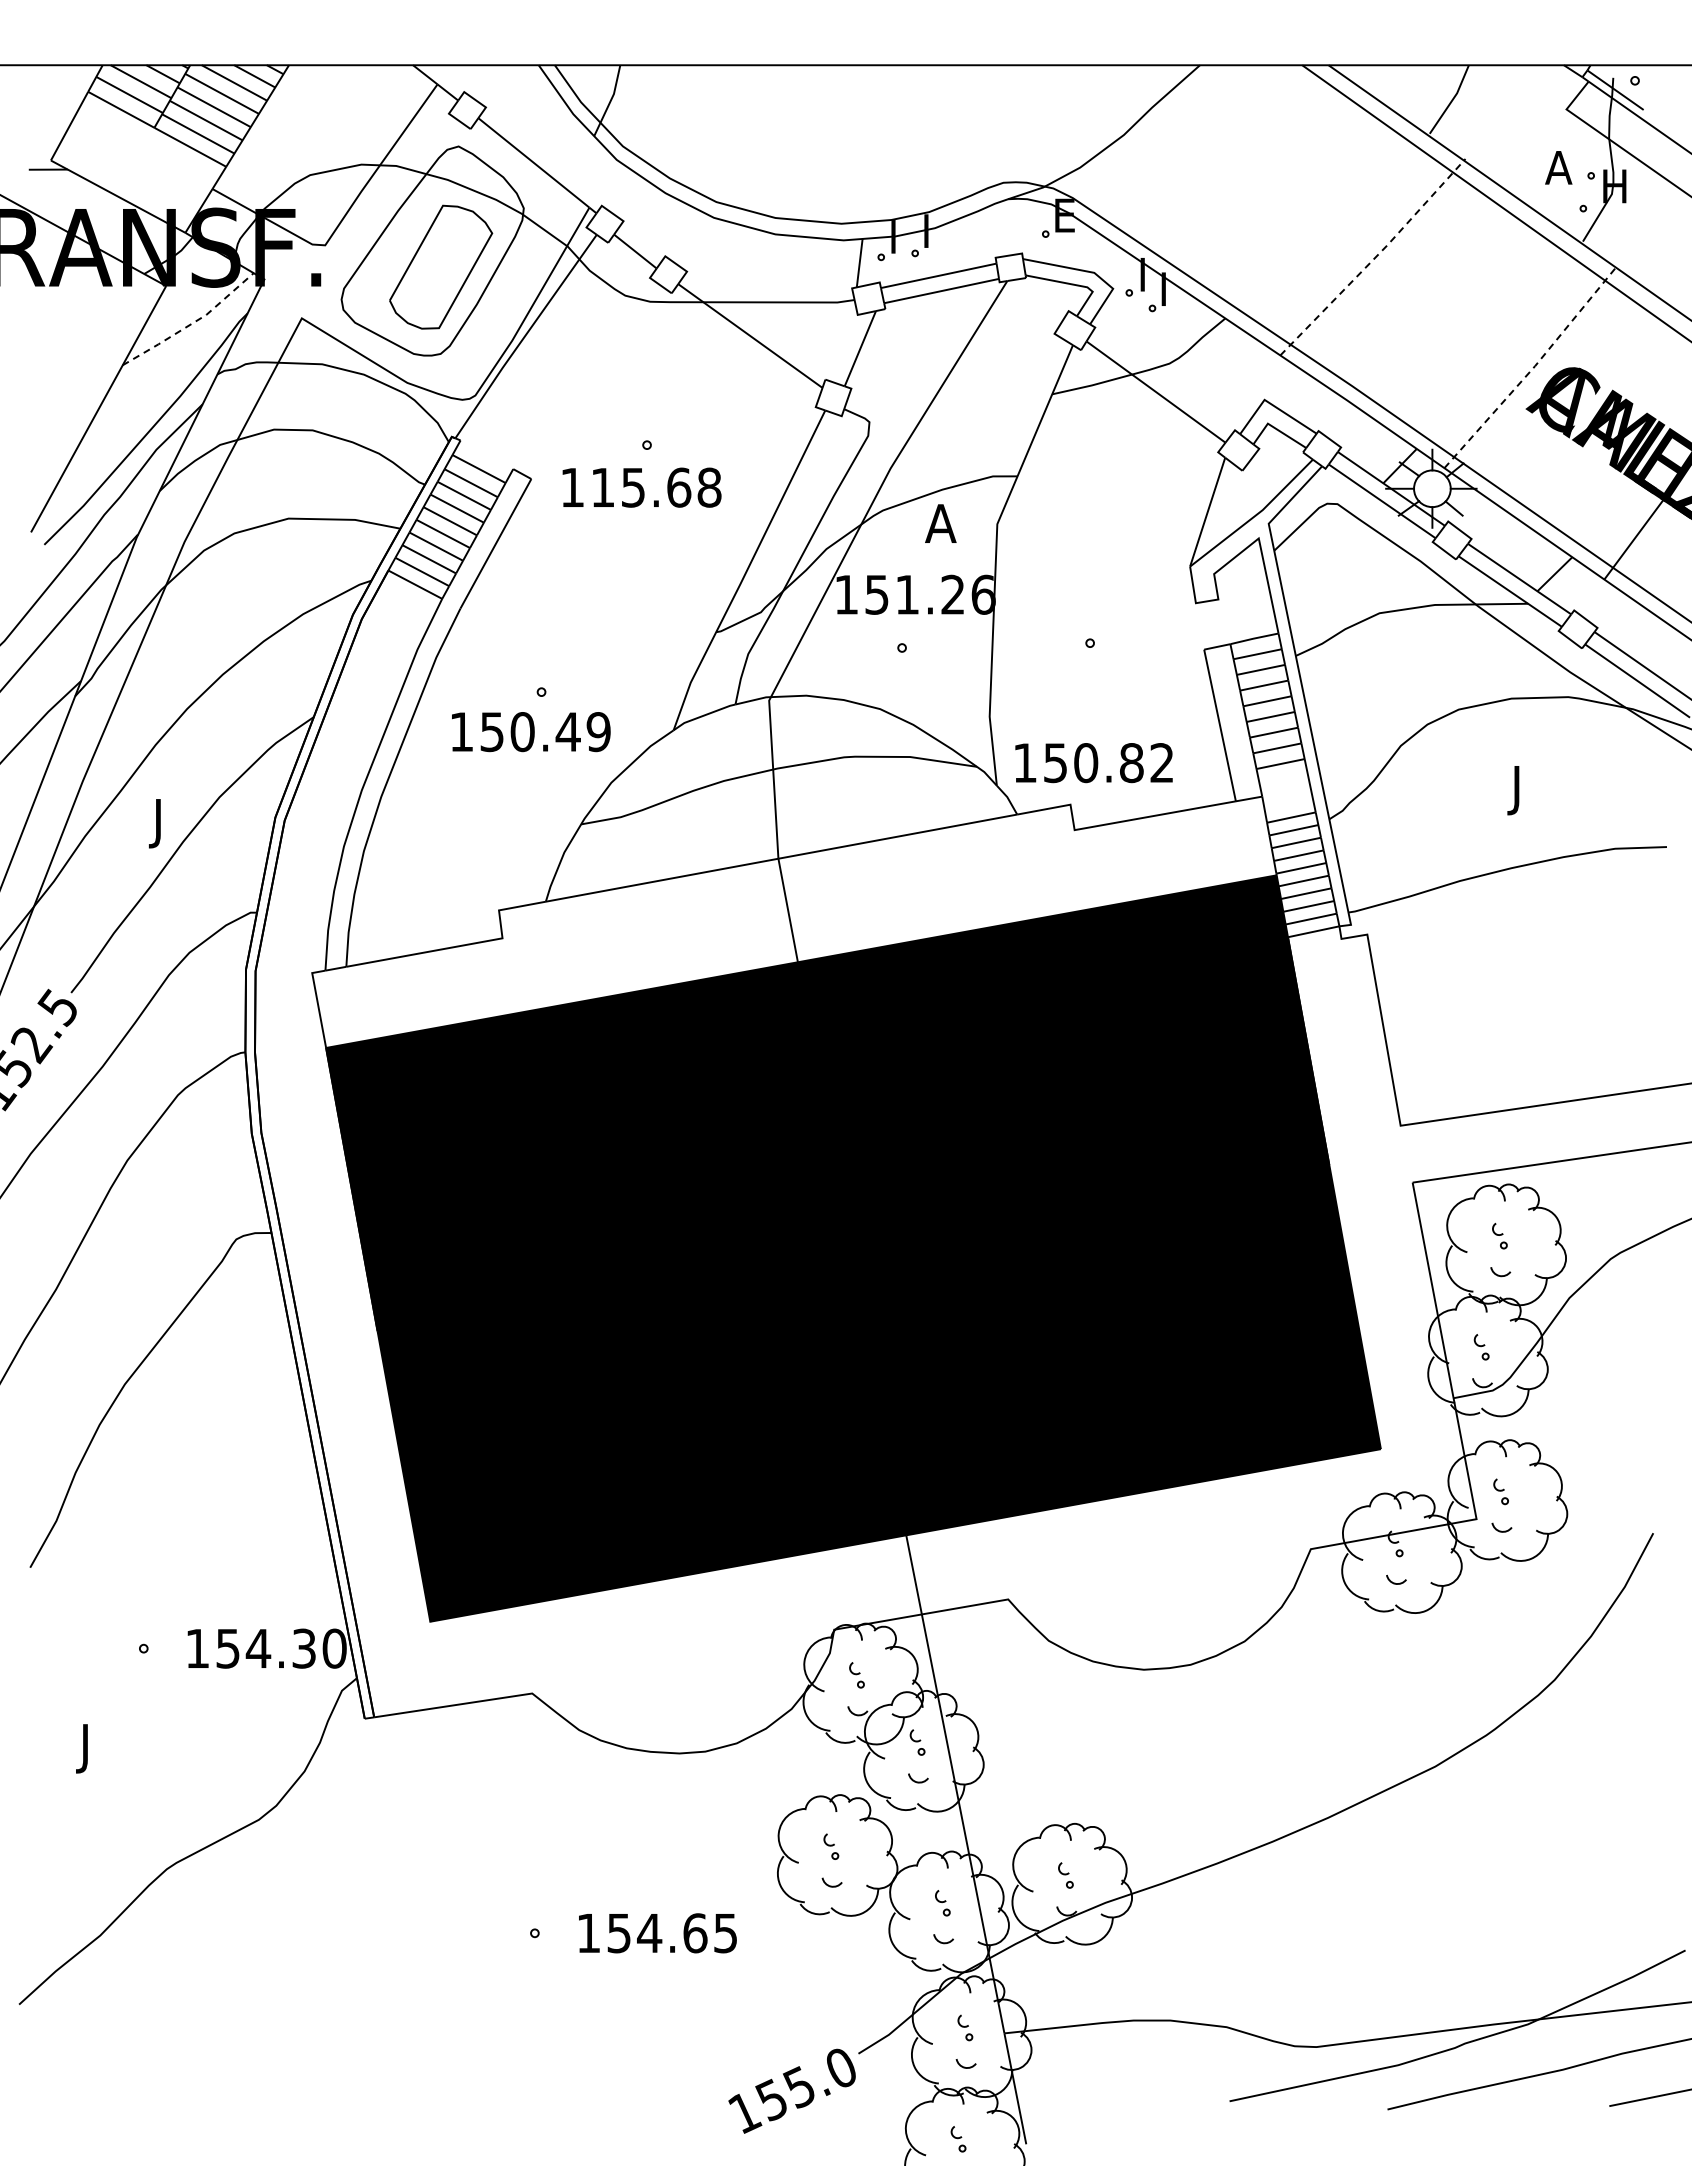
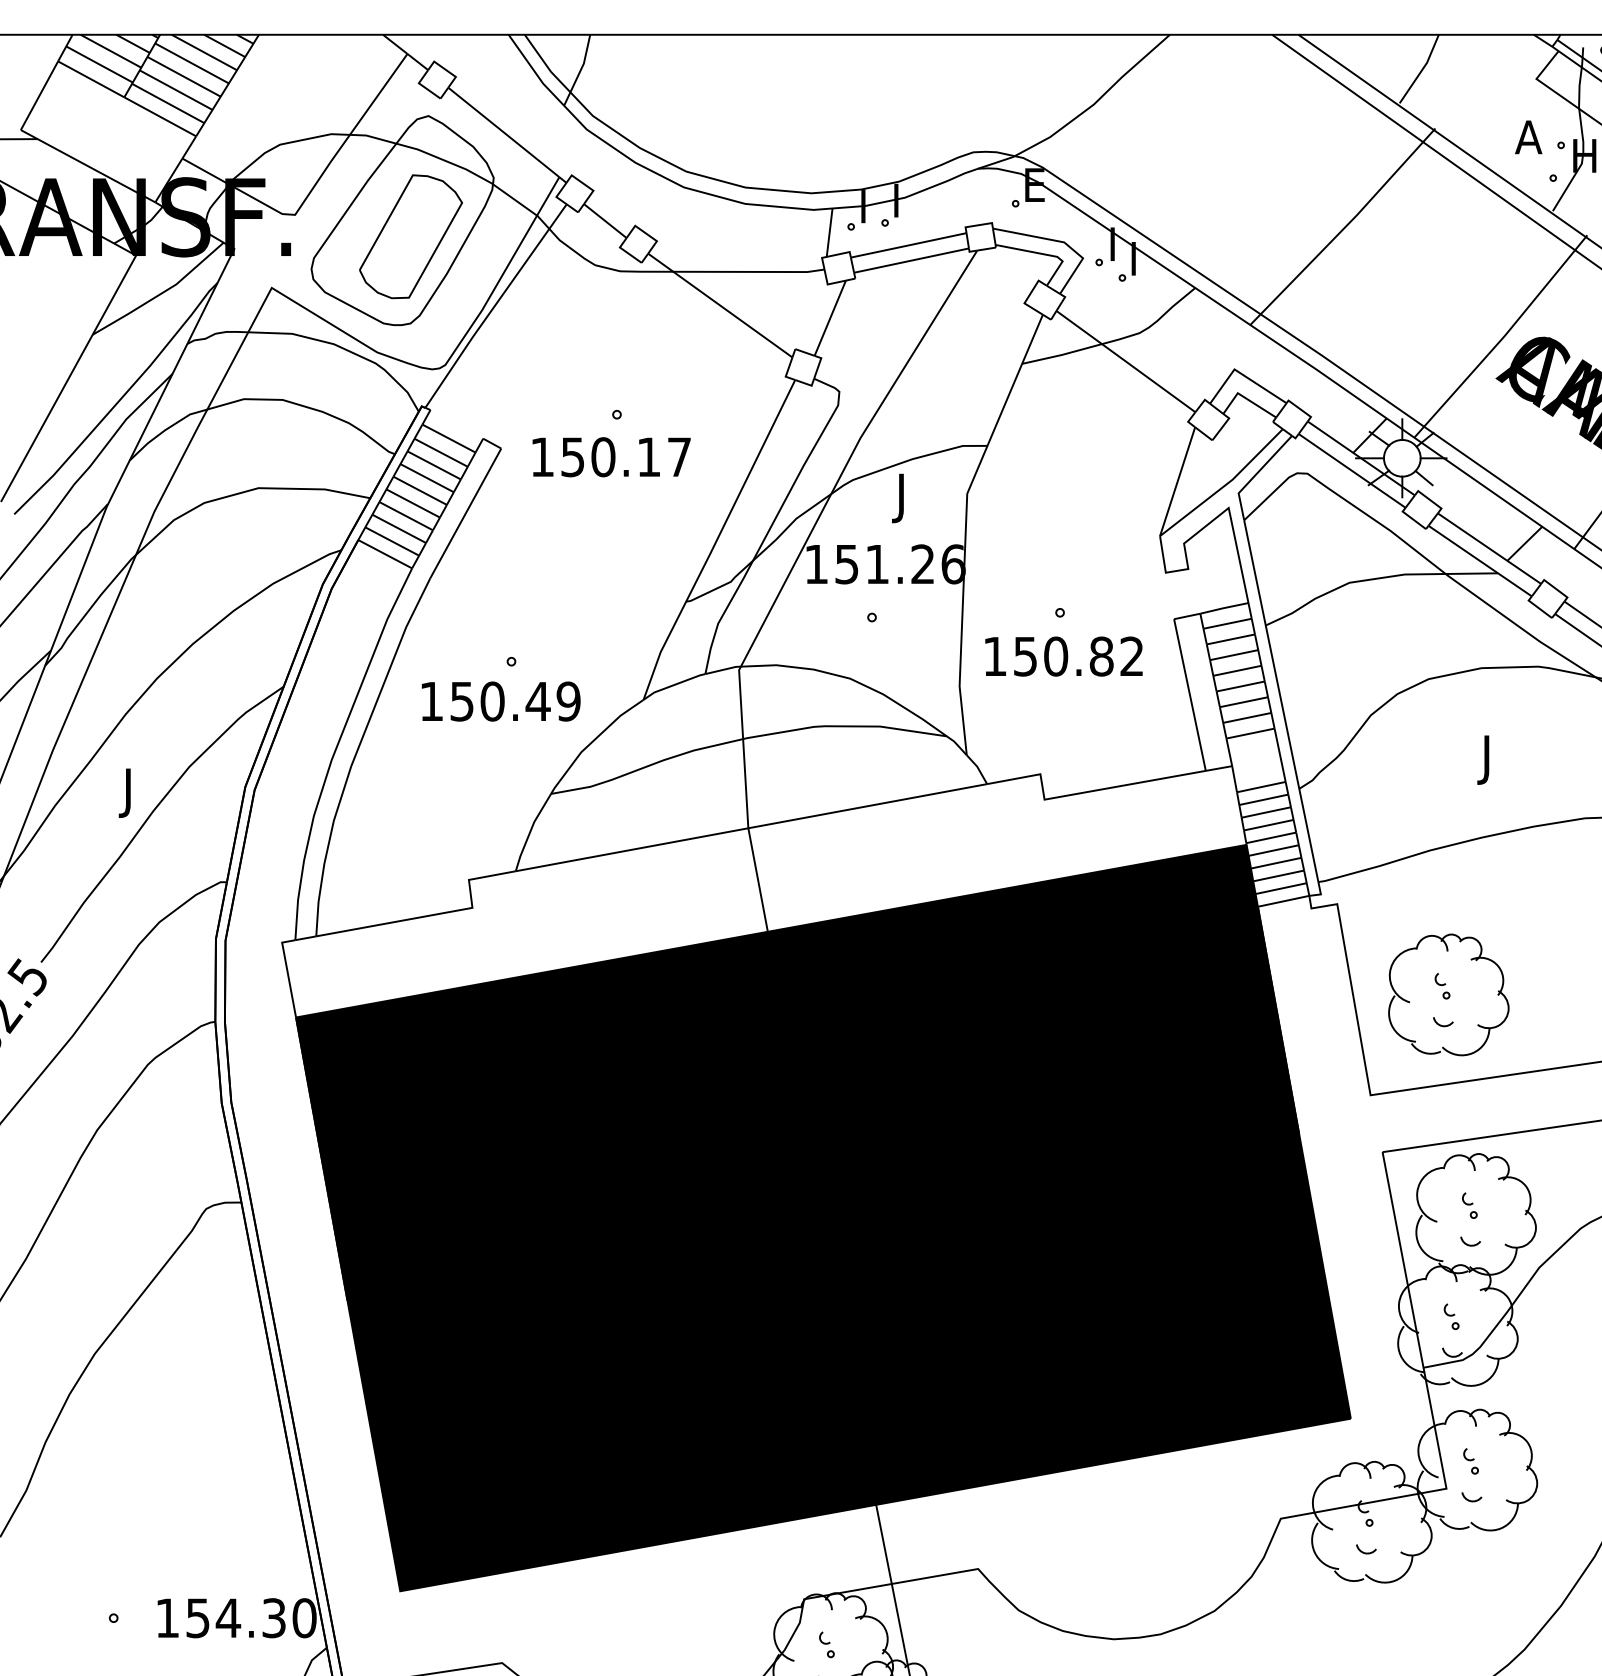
line: (1374, 258) -> (1344, 228), dashed -> solid
line: (192, 323) -> (162, 293), dashed -> solid
line: (1533, 368) -> (1503, 338), dashed -> solid
text: (656, 487) -> (626, 457), 115.68 -> 150.17
text: (939, 528) -> (909, 498), A -> J
text: (1093, 763) -> (1063, 657), moved
part: (1478, 1025) -> (1448, 995), added

